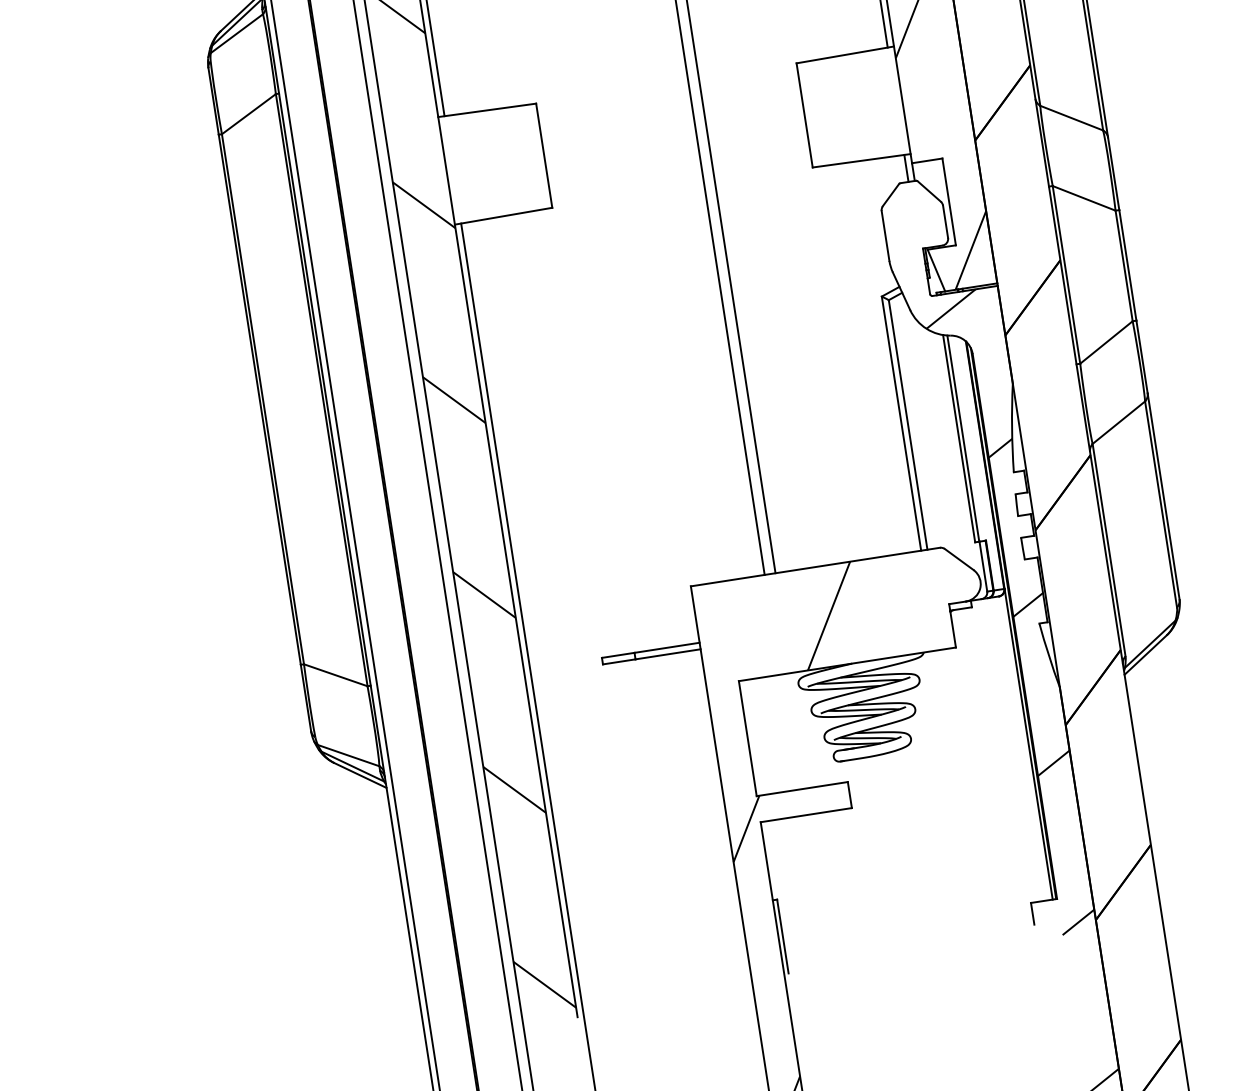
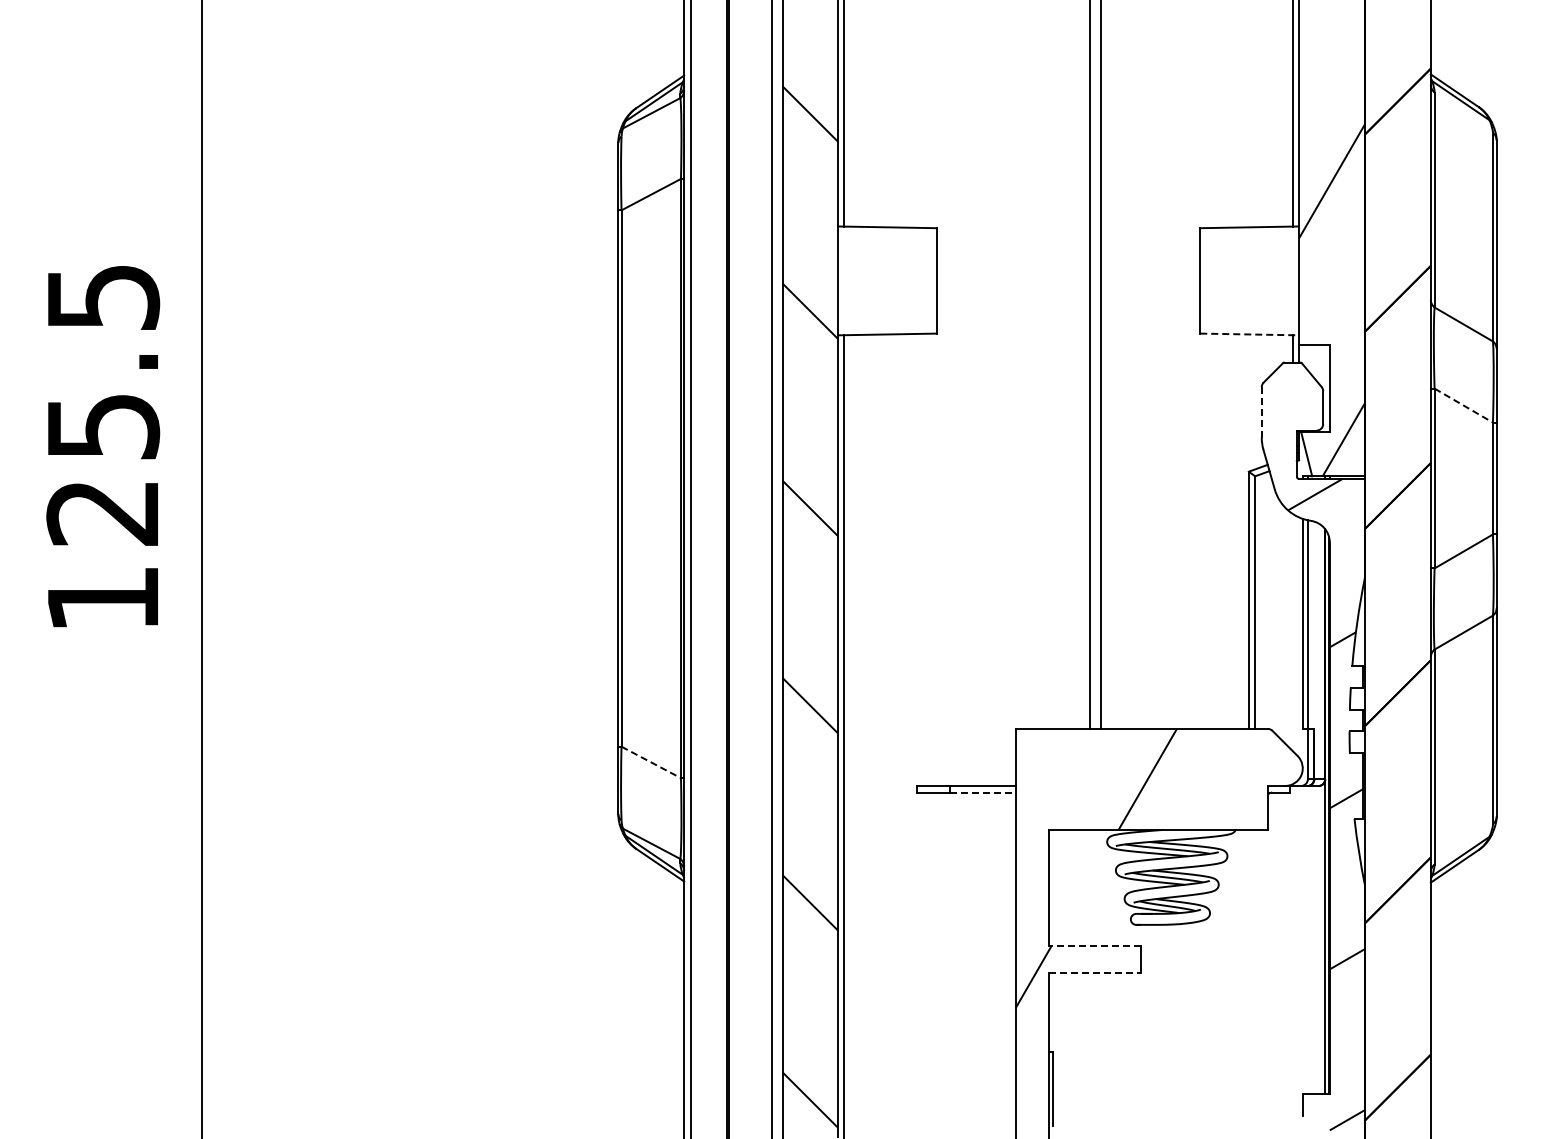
line: (862, 160) -> (1250, 334), solid -> dashed
line: (1083, 198) -> (1463, 405), solid -> dashed
line: (885, 236) -> (1261, 412), solid -> dashed
line: (667, 654) -> (982, 792), solid -> dashed
line: (336, 675) -> (651, 762), solid -> dashed
line: (801, 789) -> (1094, 946), solid -> dashed
line: (806, 814) -> (1095, 972), solid -> dashed

